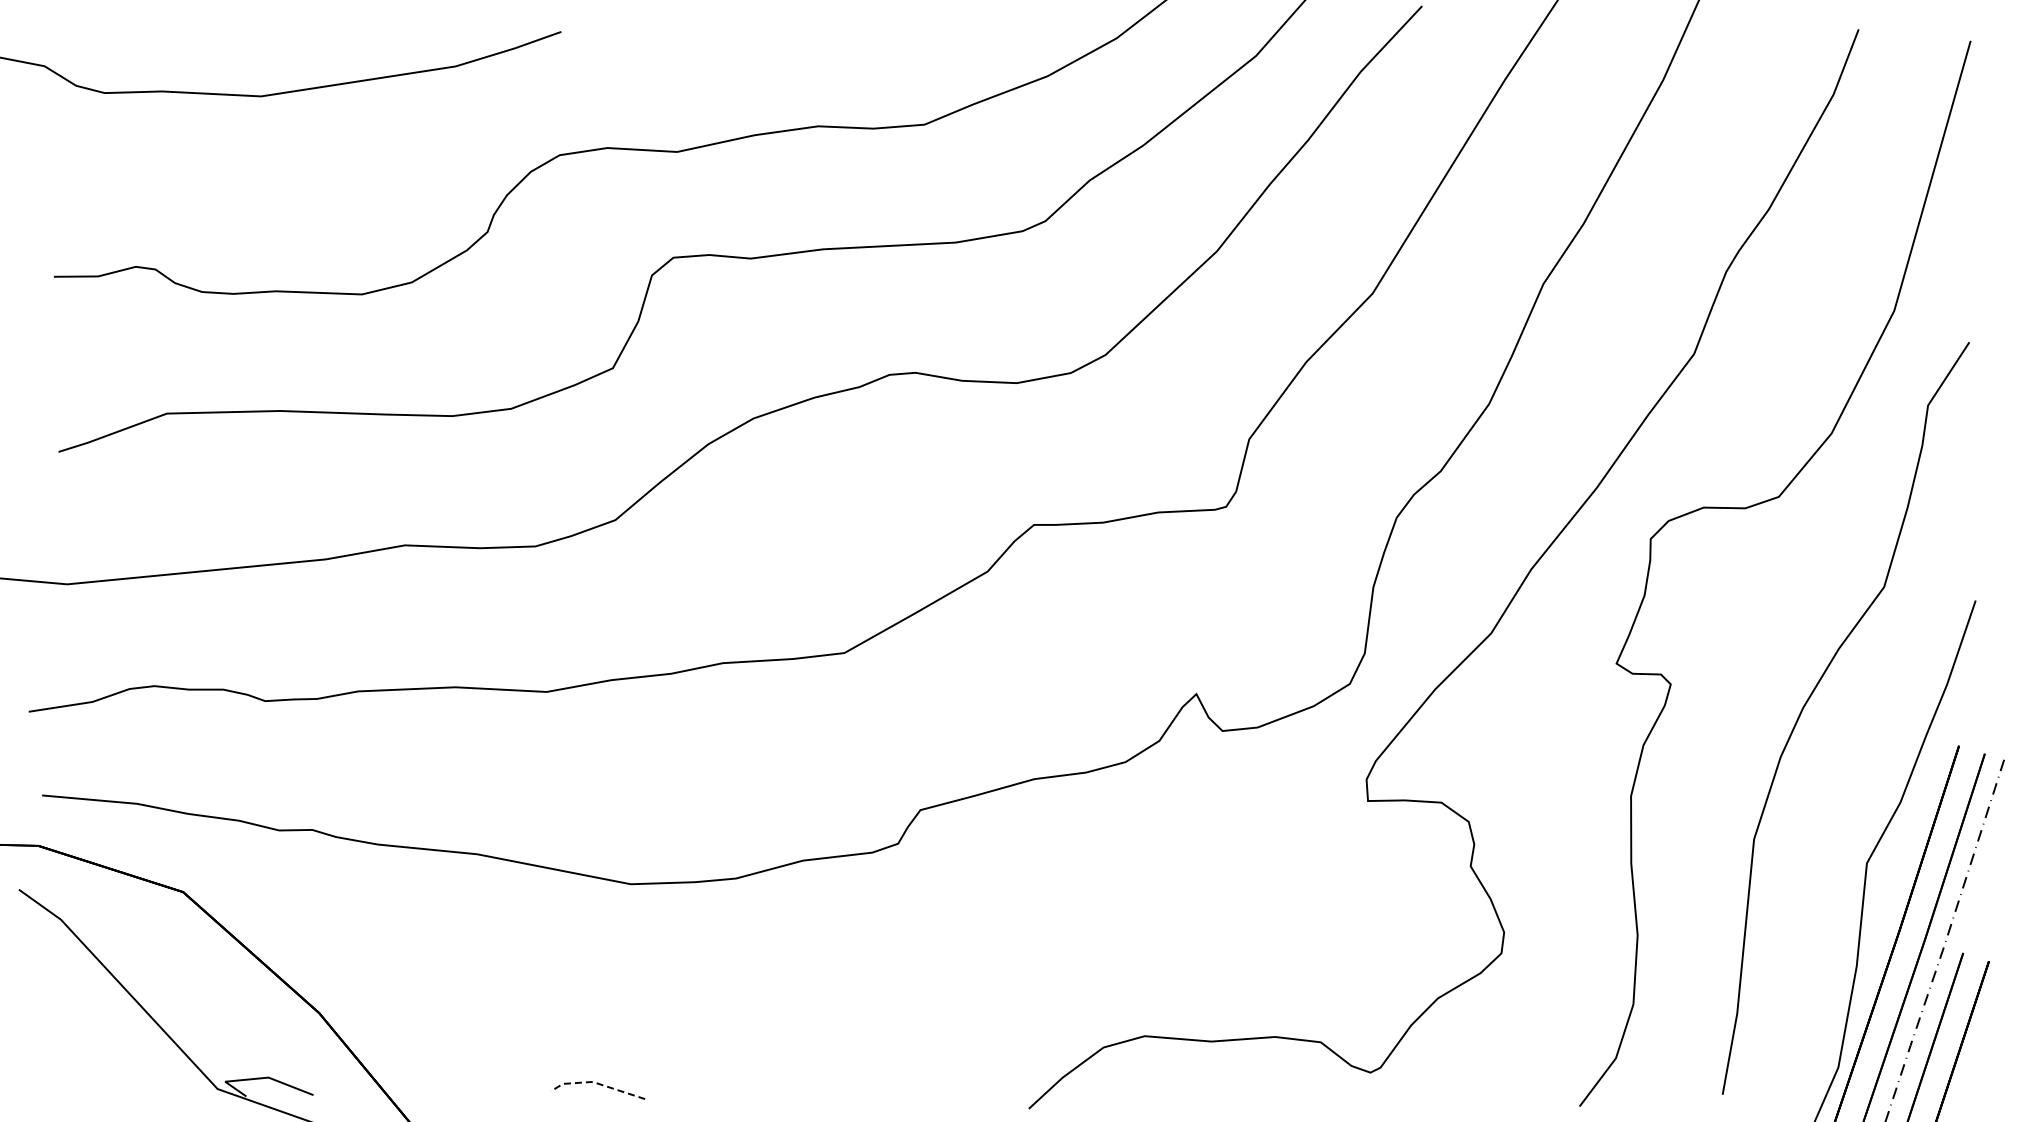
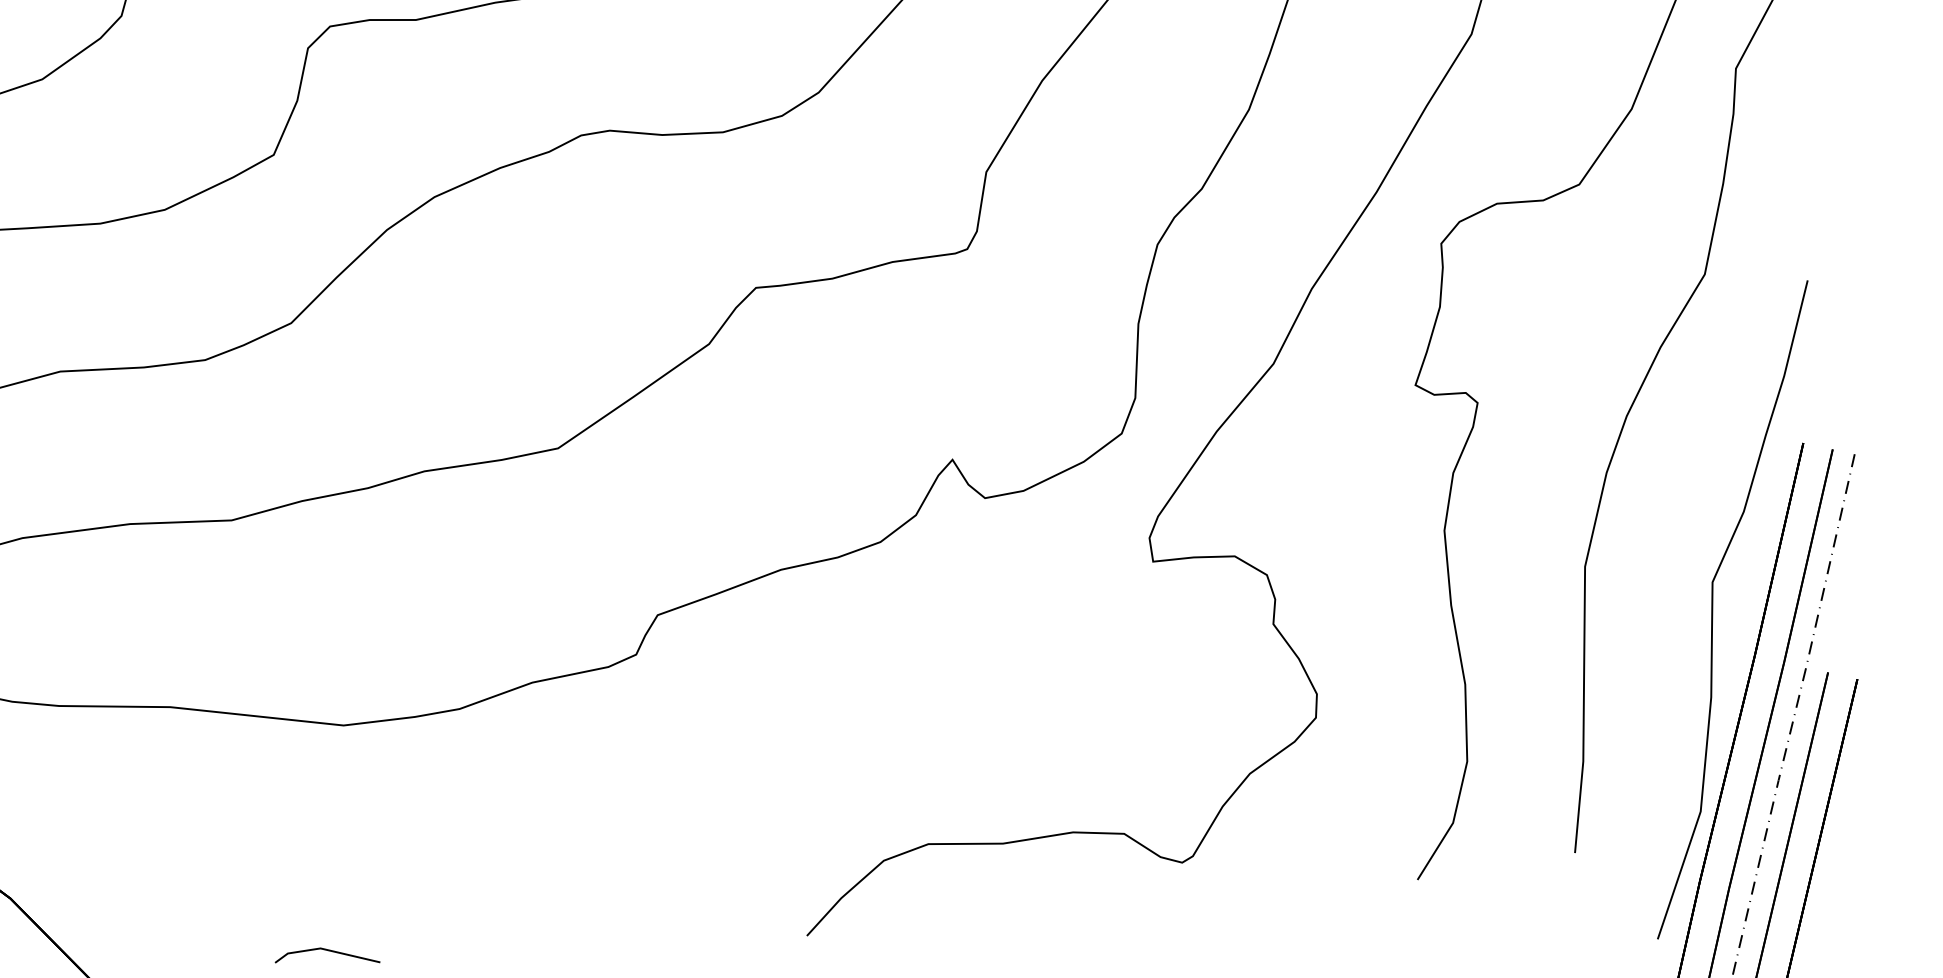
line: (596, 1083) -> (324, 949), dashed -> solid

